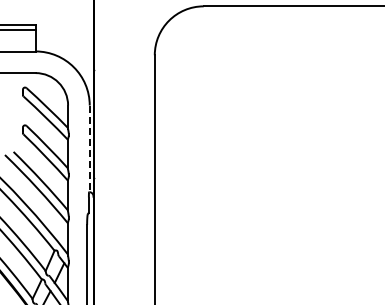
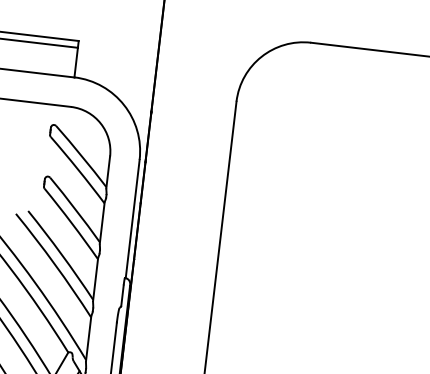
line: (89, 149) -> (132, 219), dashed -> solid

